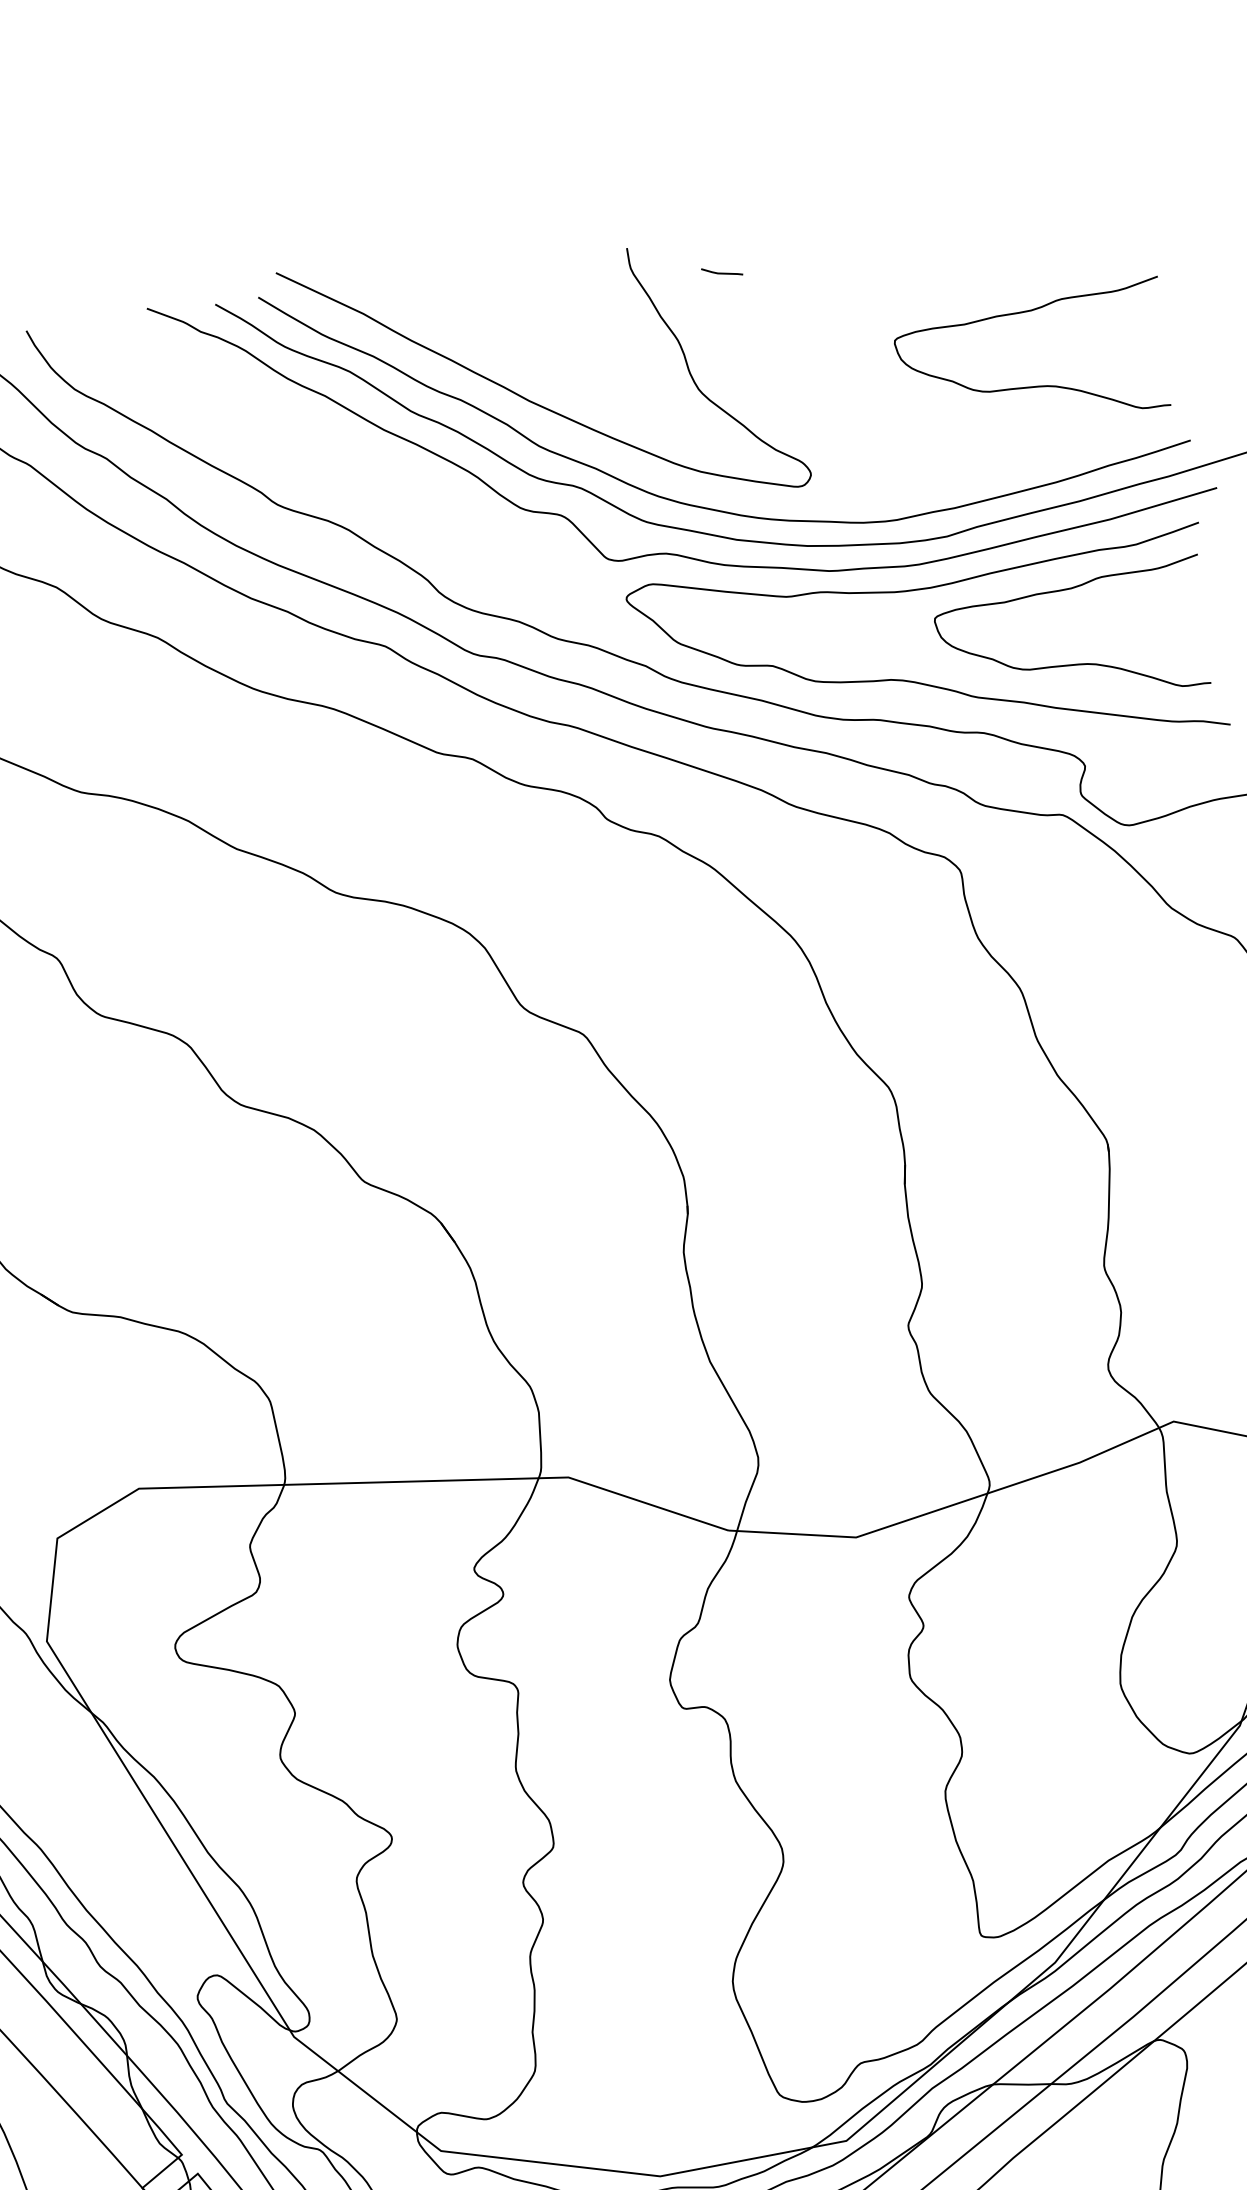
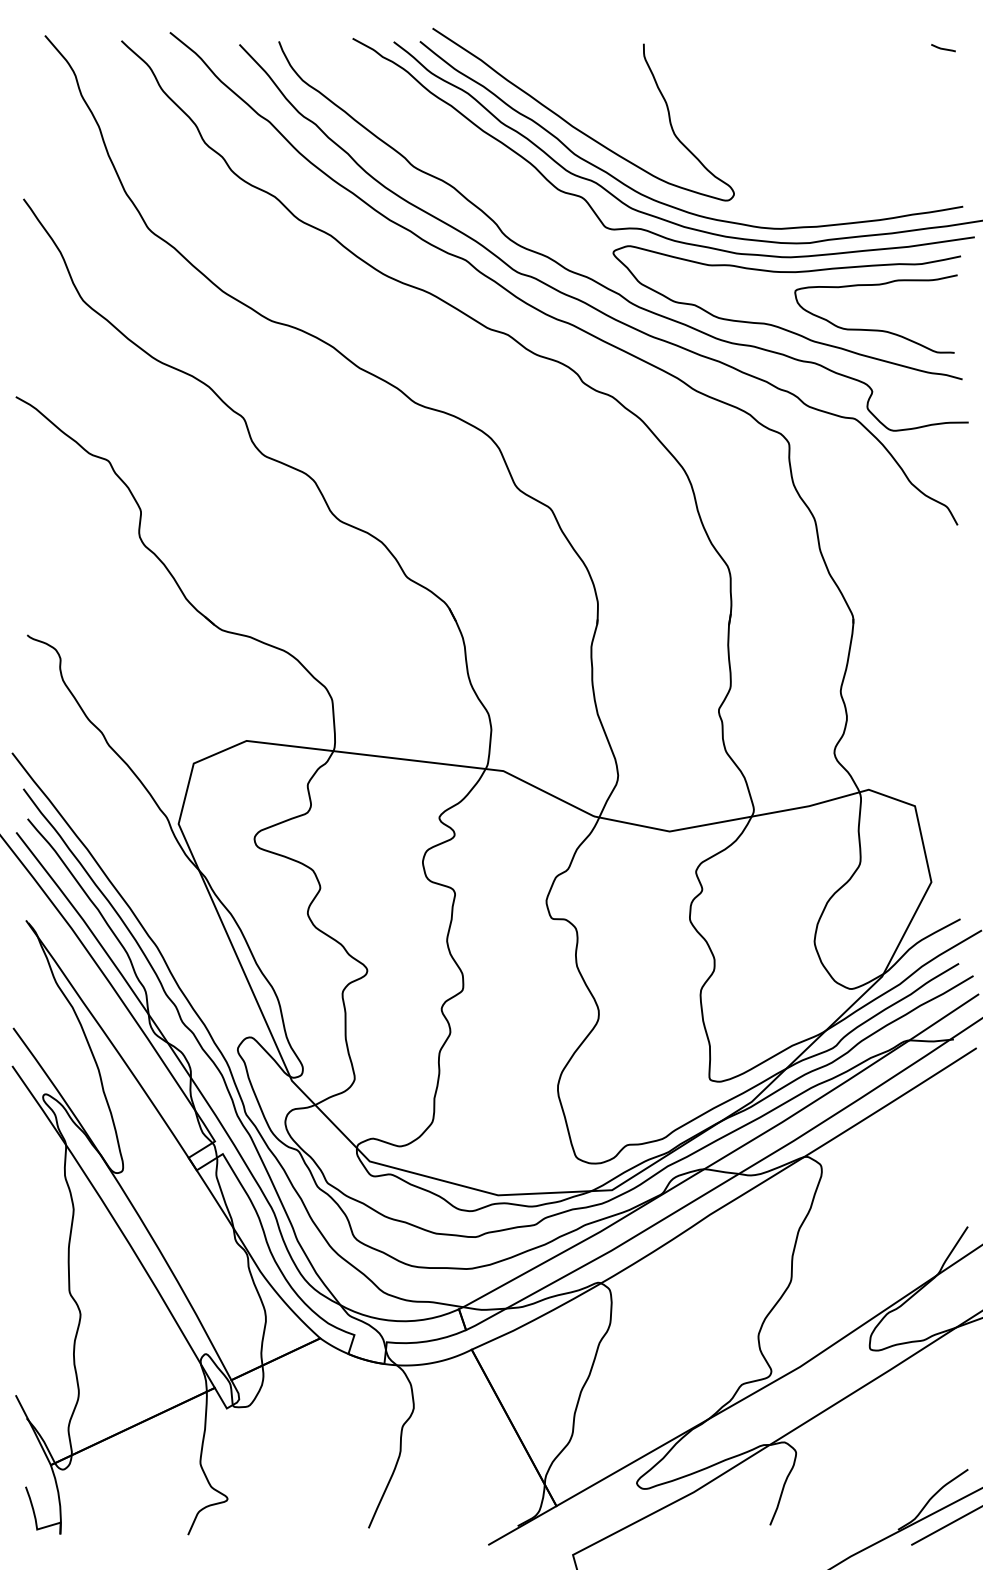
line: (722, 272) -> (943, 48), moved
curve: (1035, 385) -> (875, 160), removed

